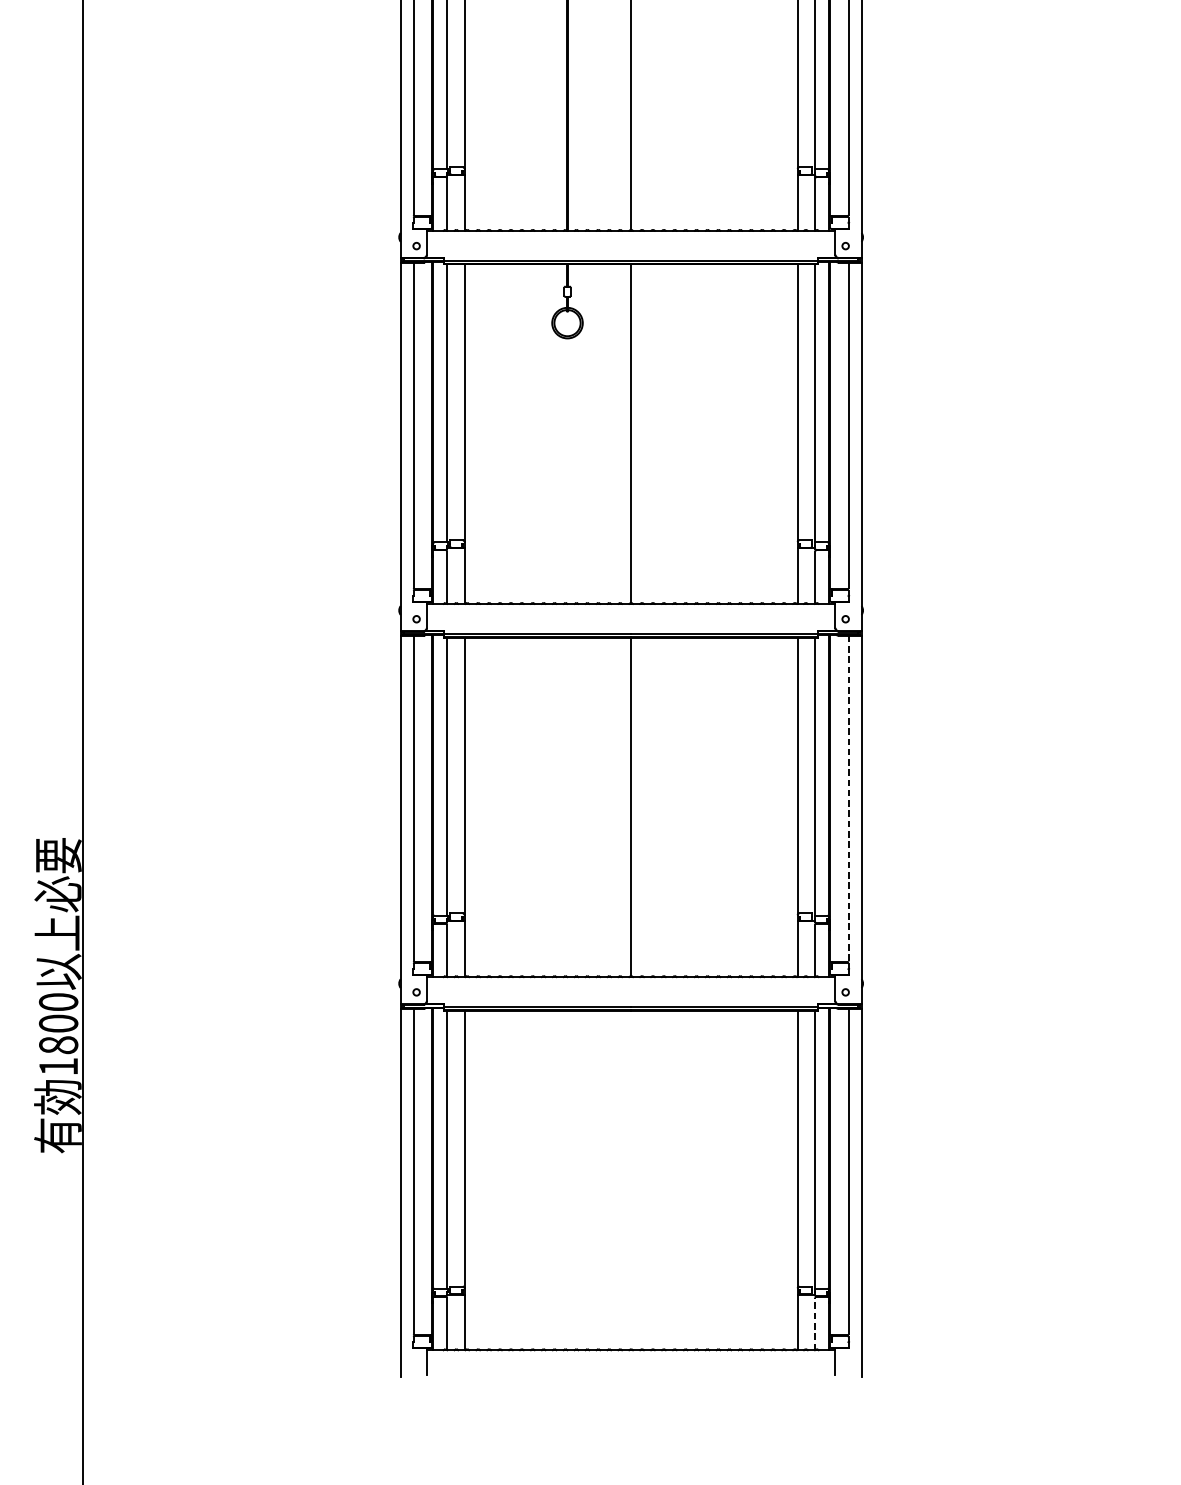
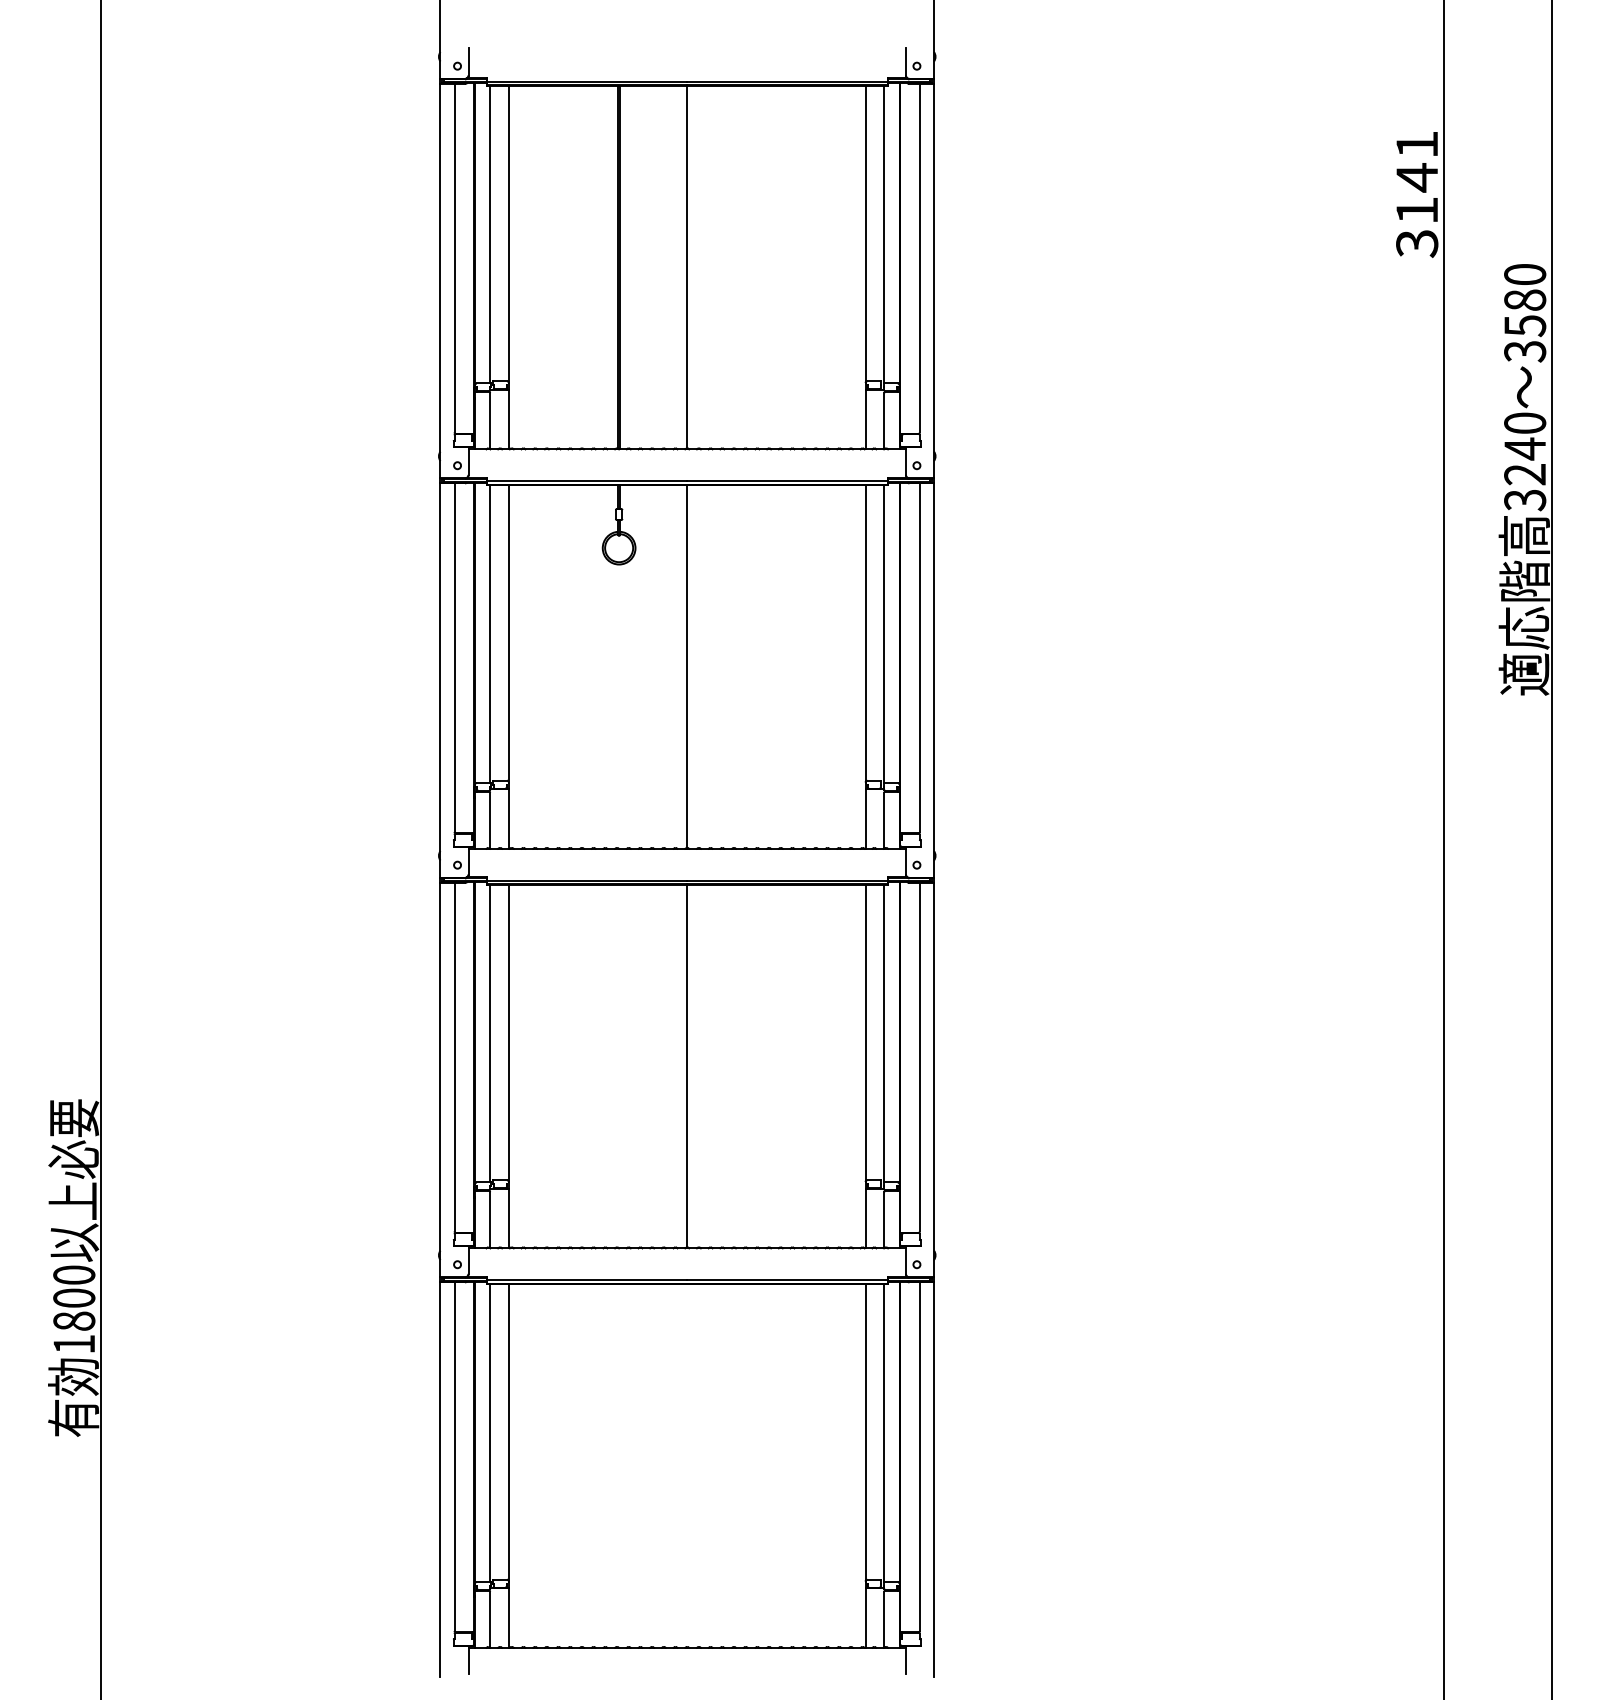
line: (848, 798) -> (919, 1057), dashed -> solid
line: (815, 1323) -> (884, 1619), dashed -> solid

